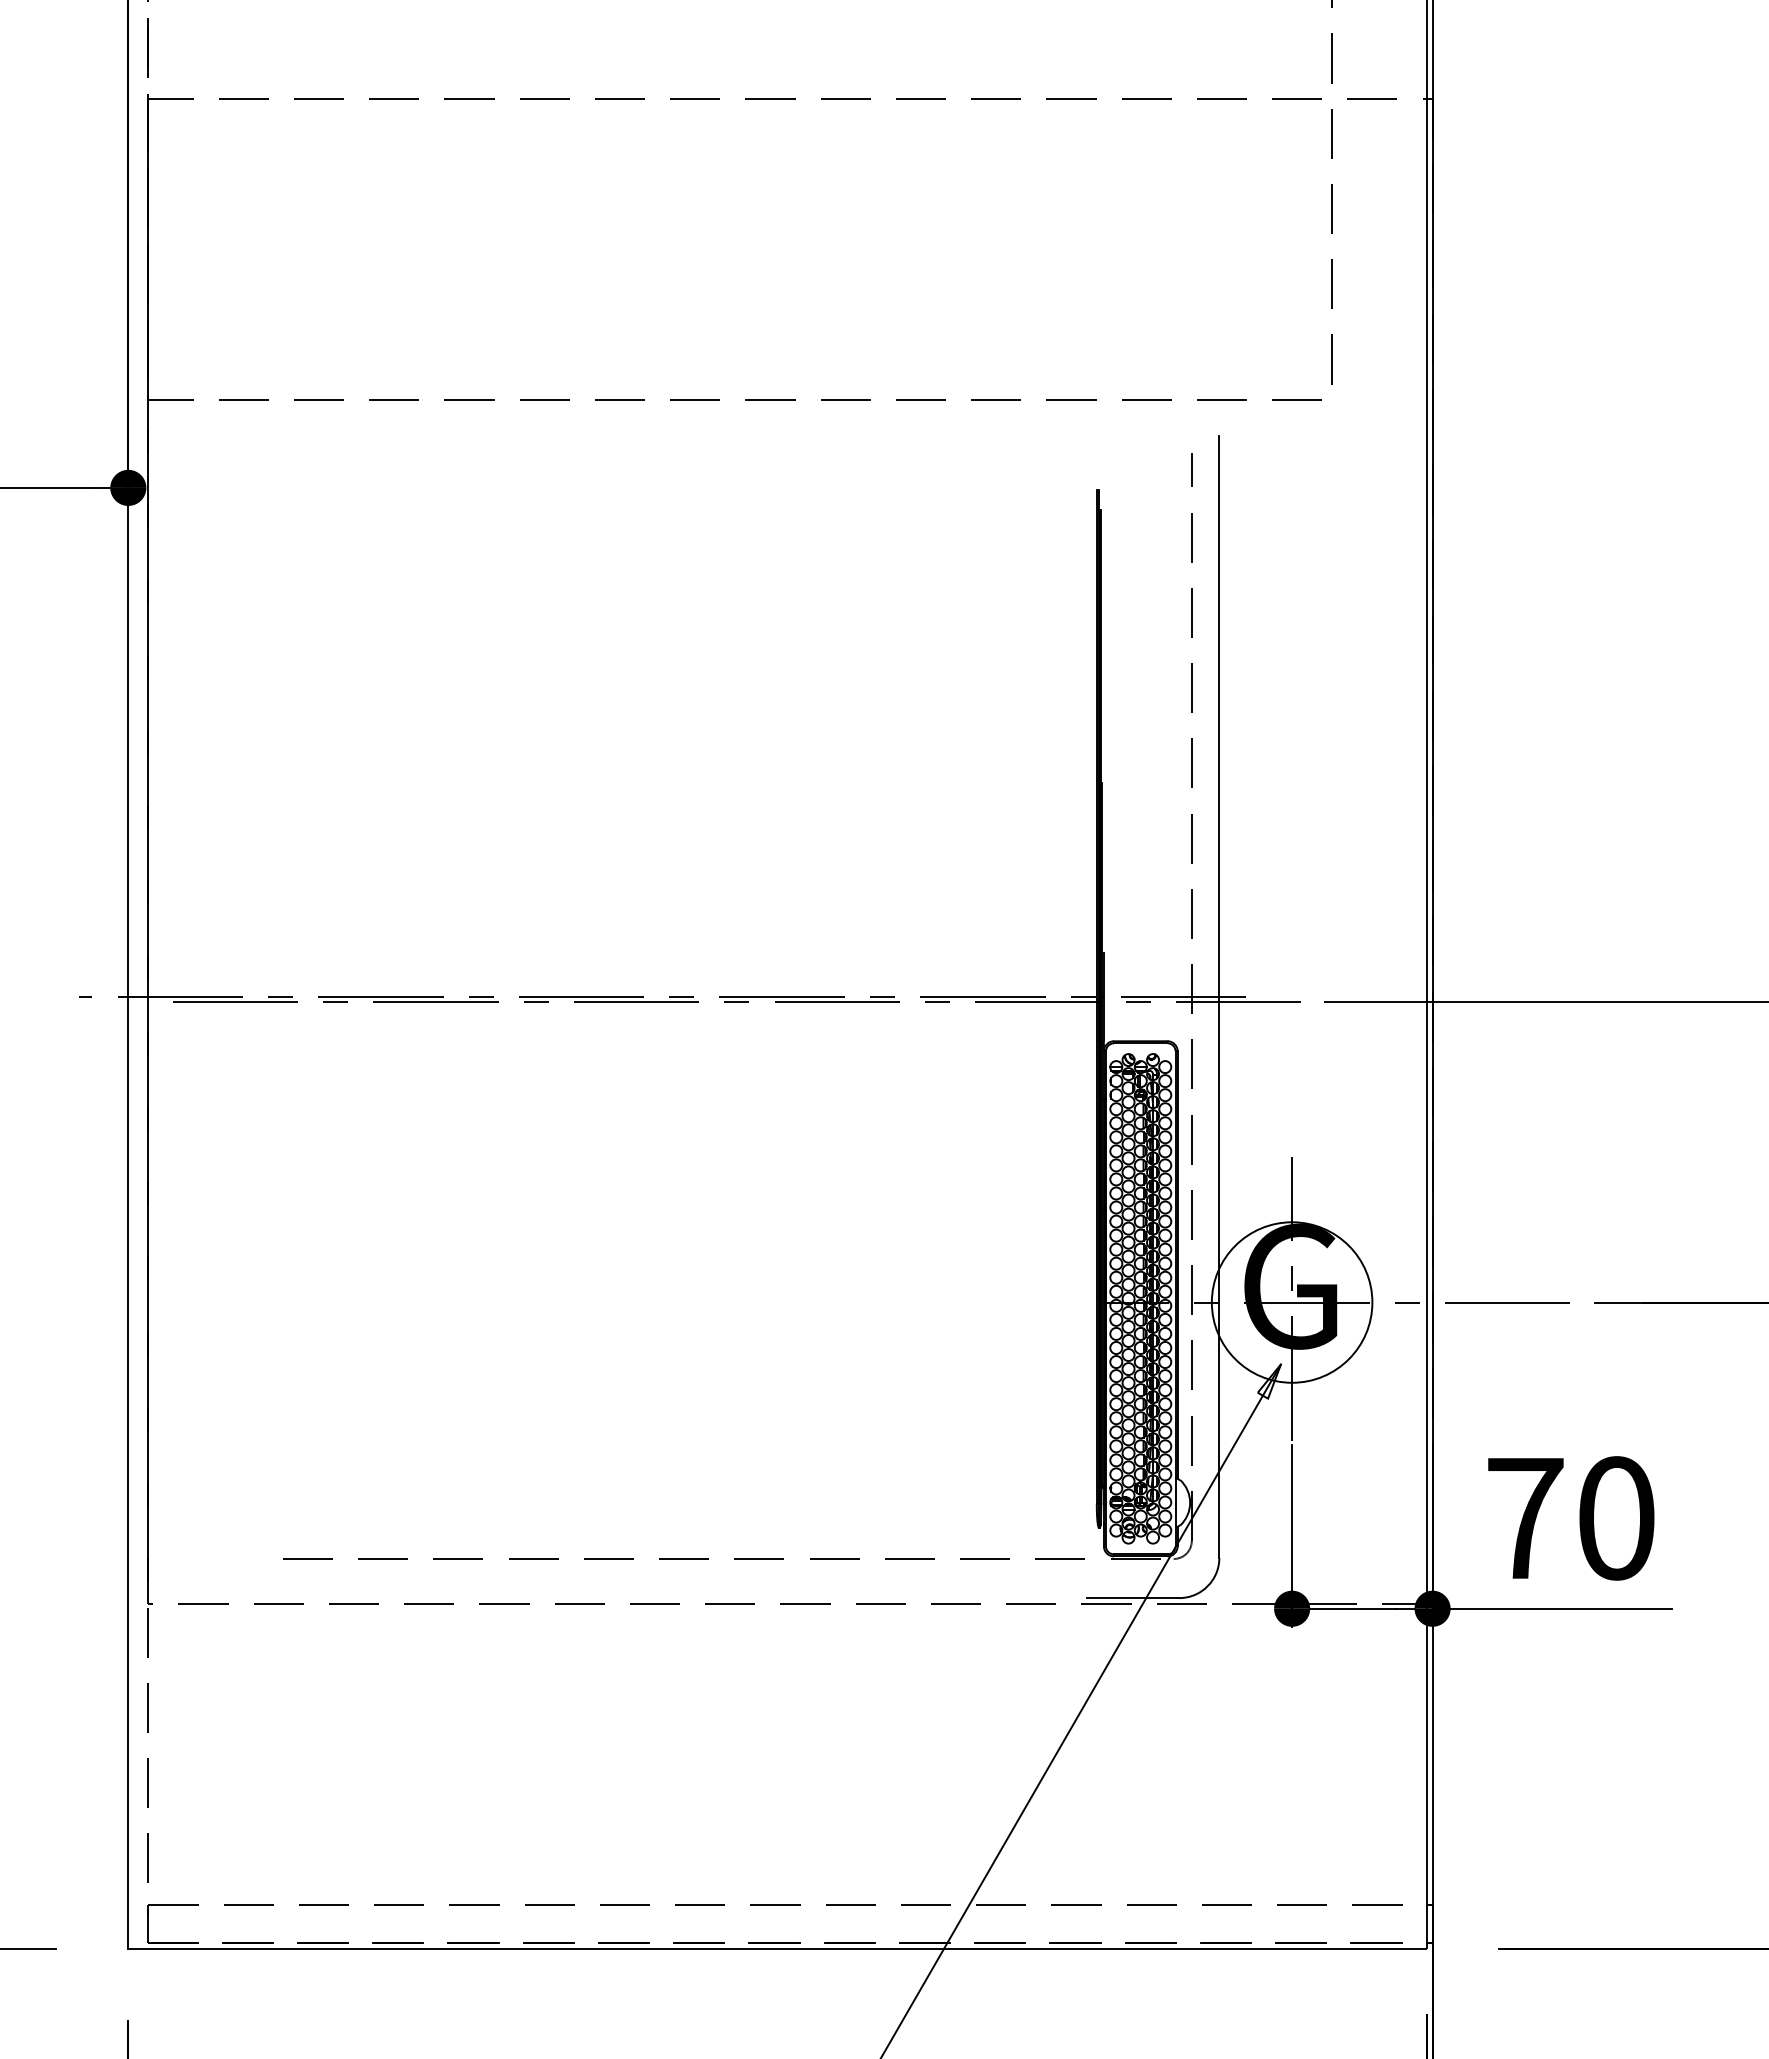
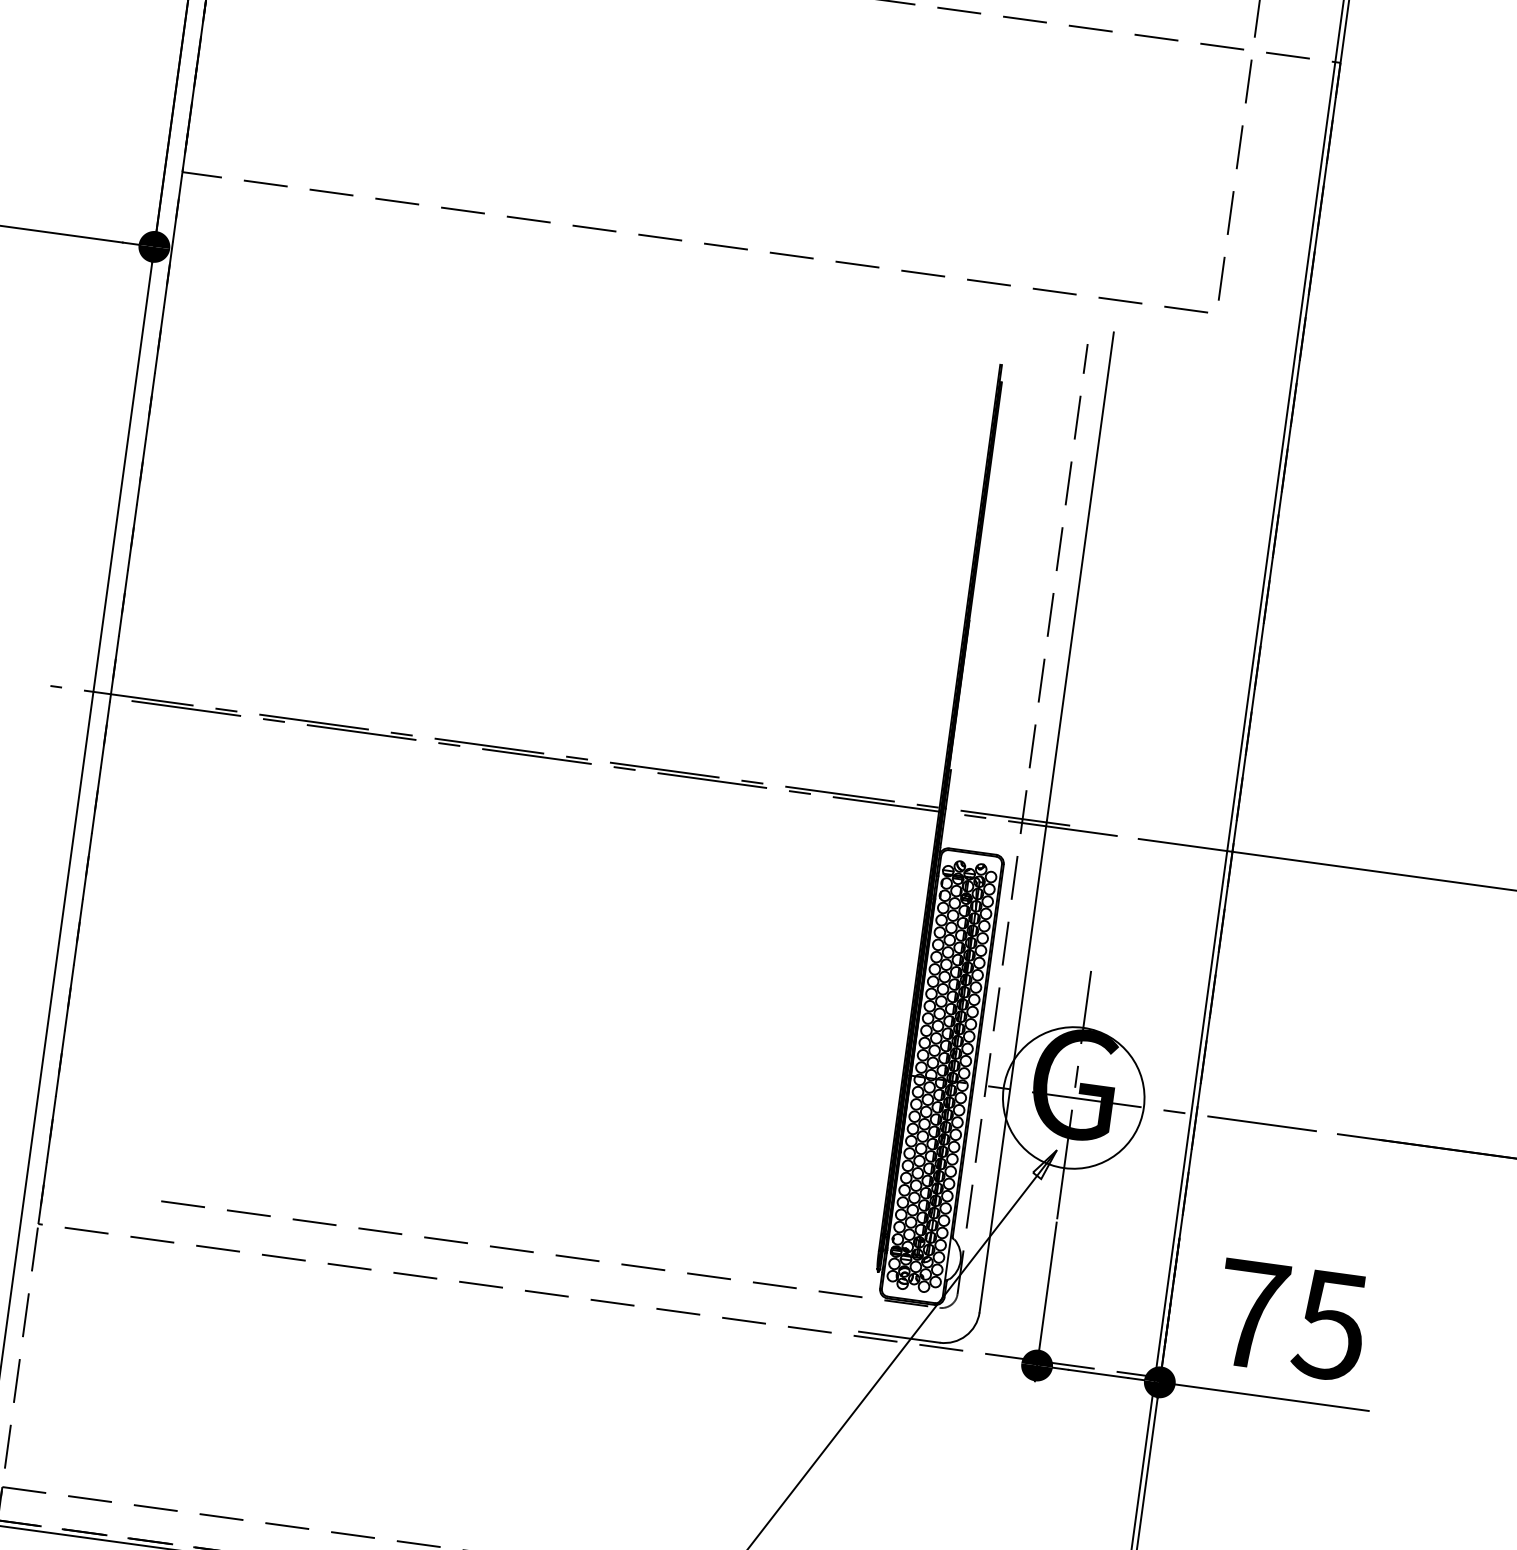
text: (1615, 1518) -> (1330, 1325), 70 -> 75

